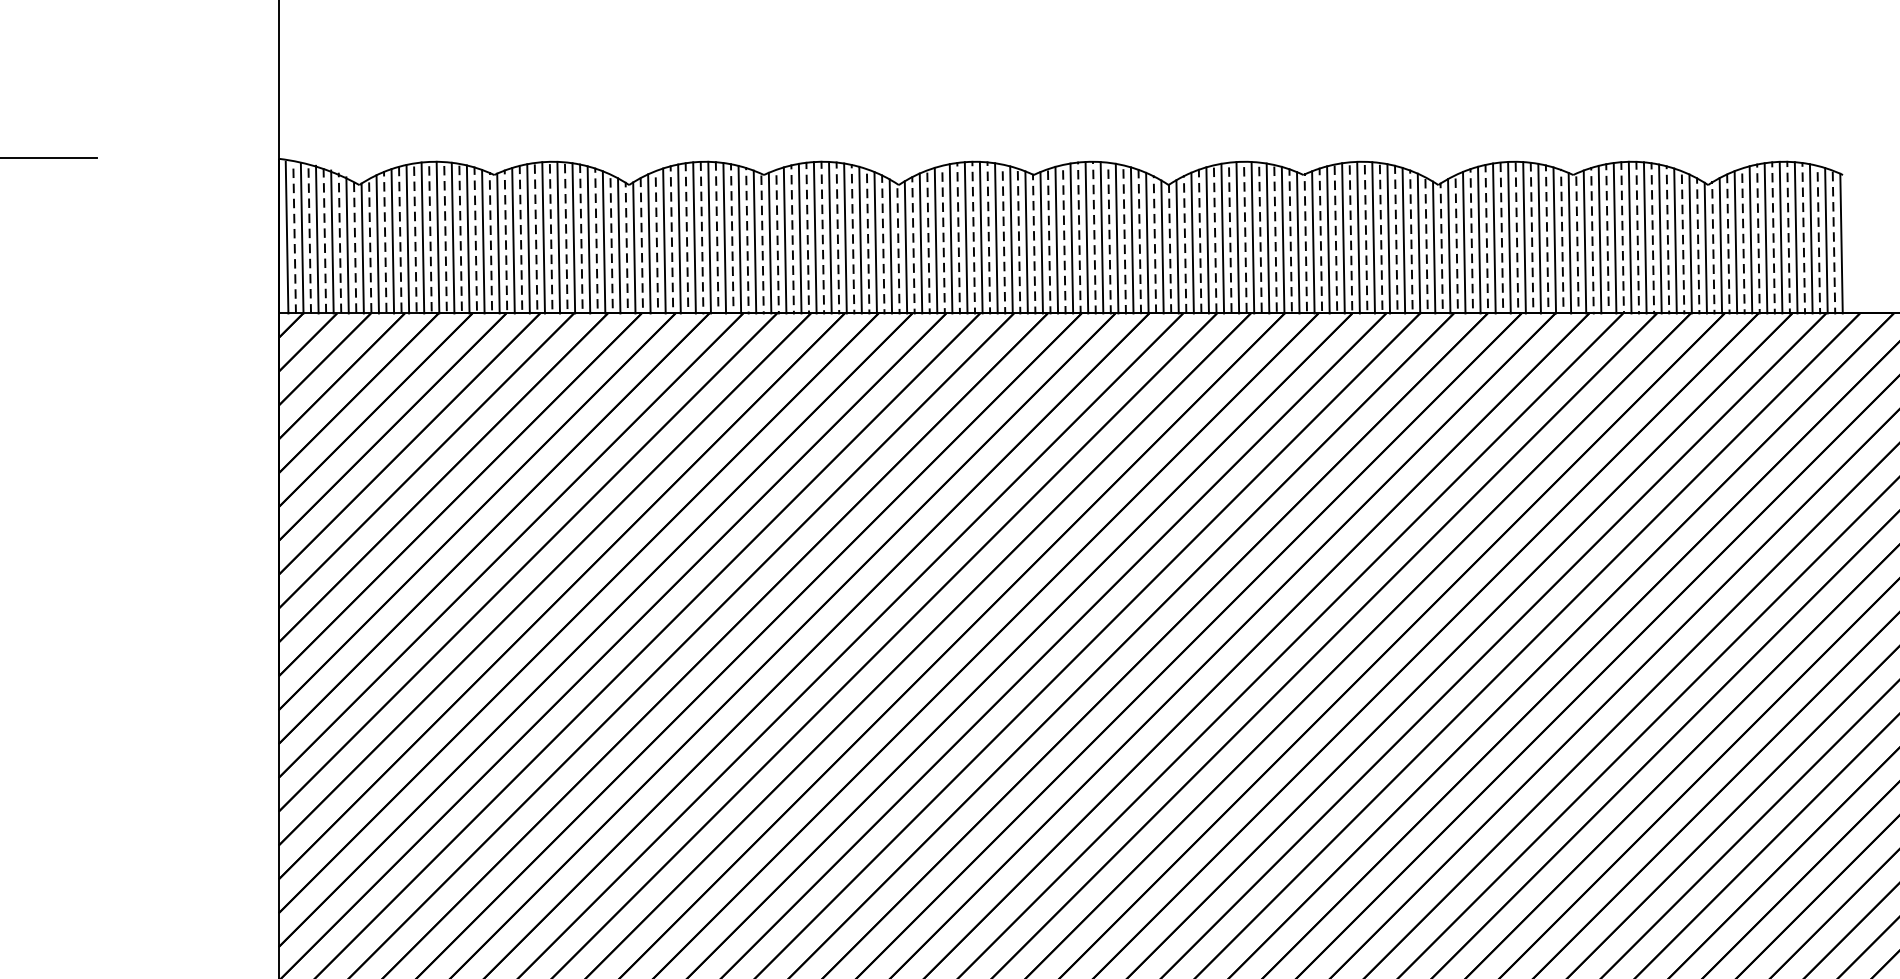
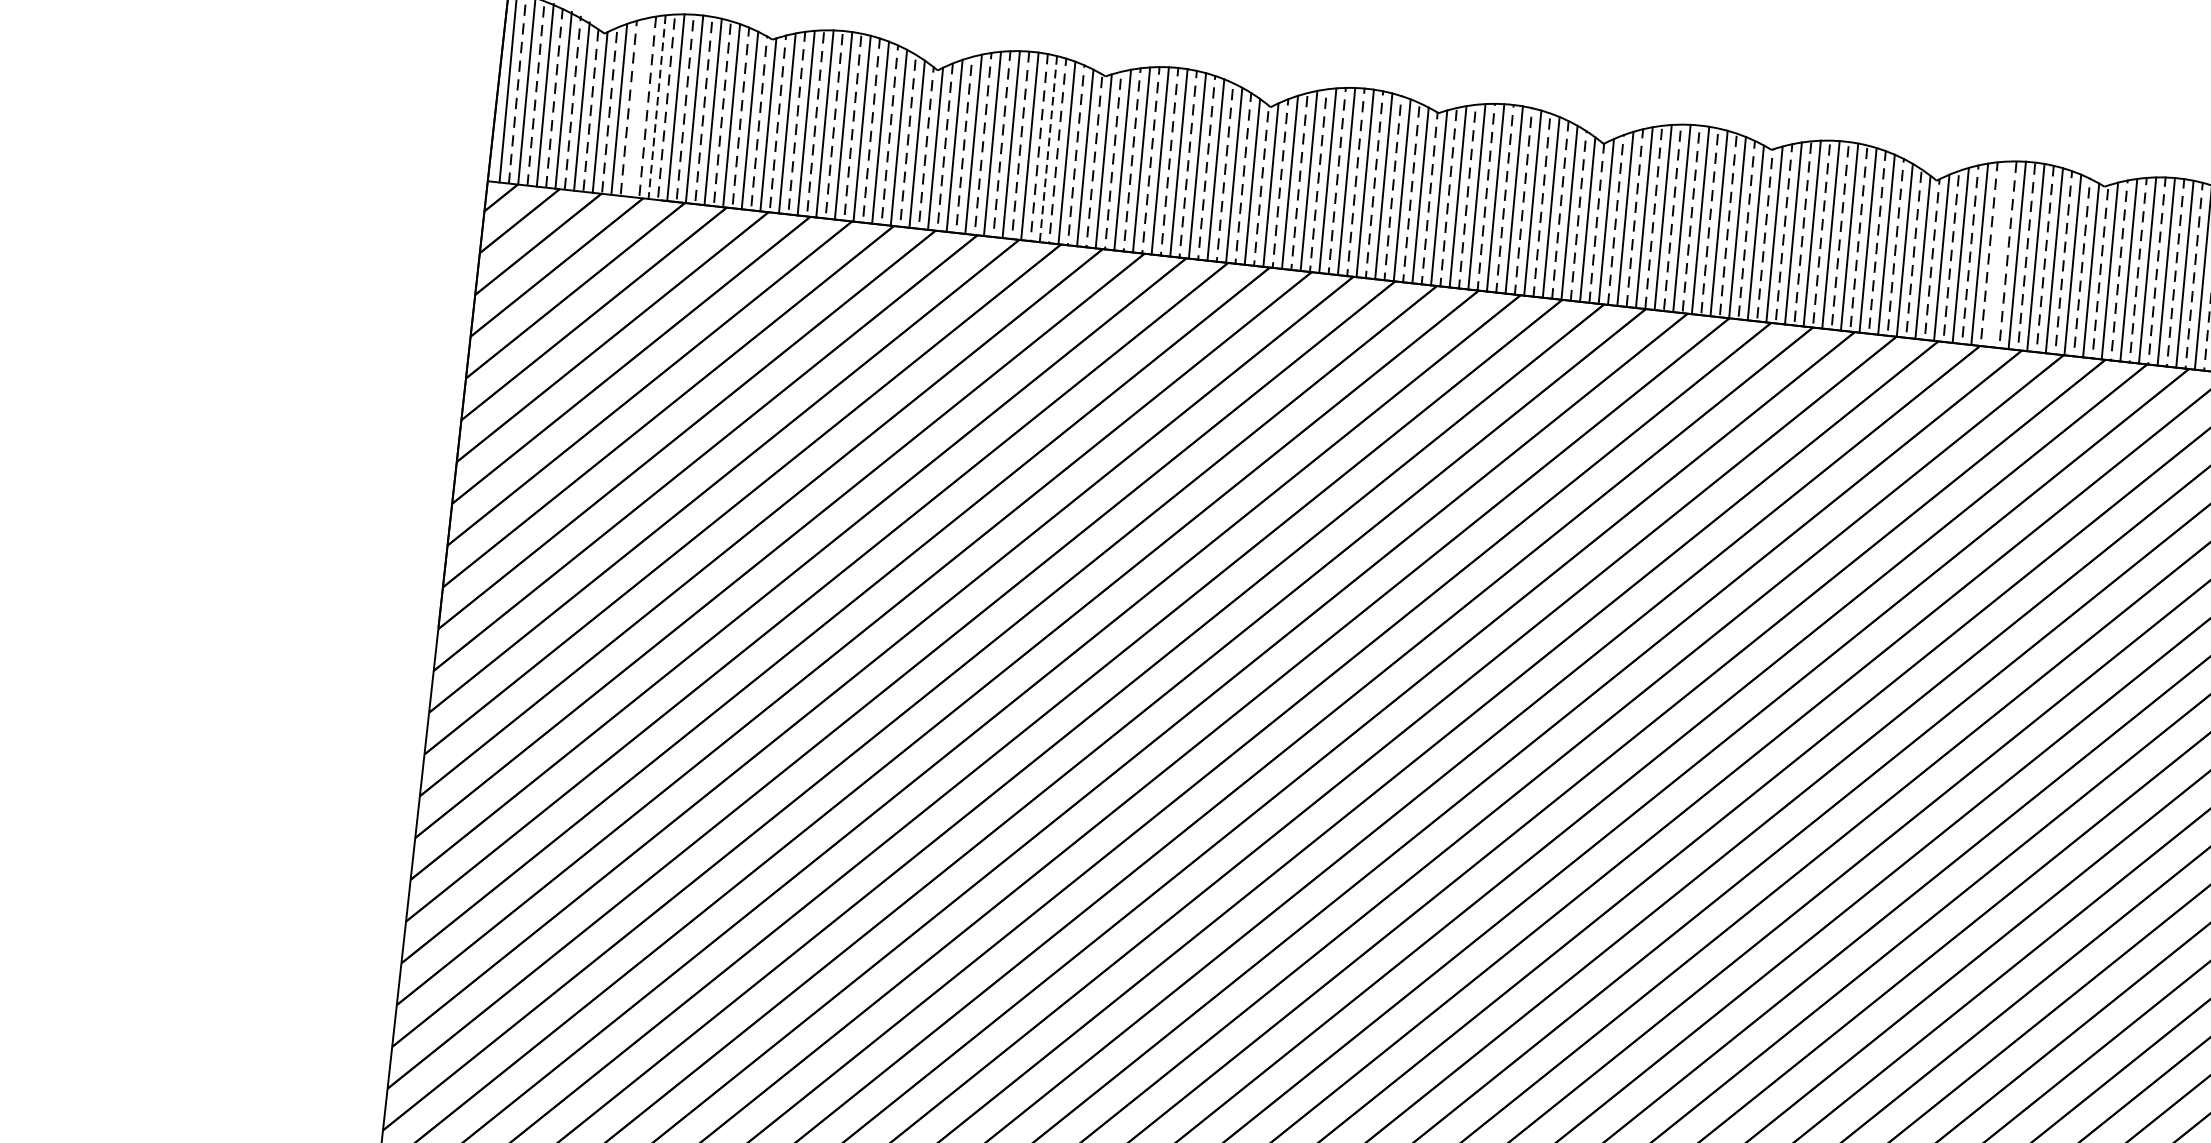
line: (724, 238) -> (1048, 149), solid -> dashed
line: (1494, 238) -> (1998, 254), removed
line: (407, 239) -> (656, 107), solid -> dashed
line: (392, 241) -> (637, 107), removed

